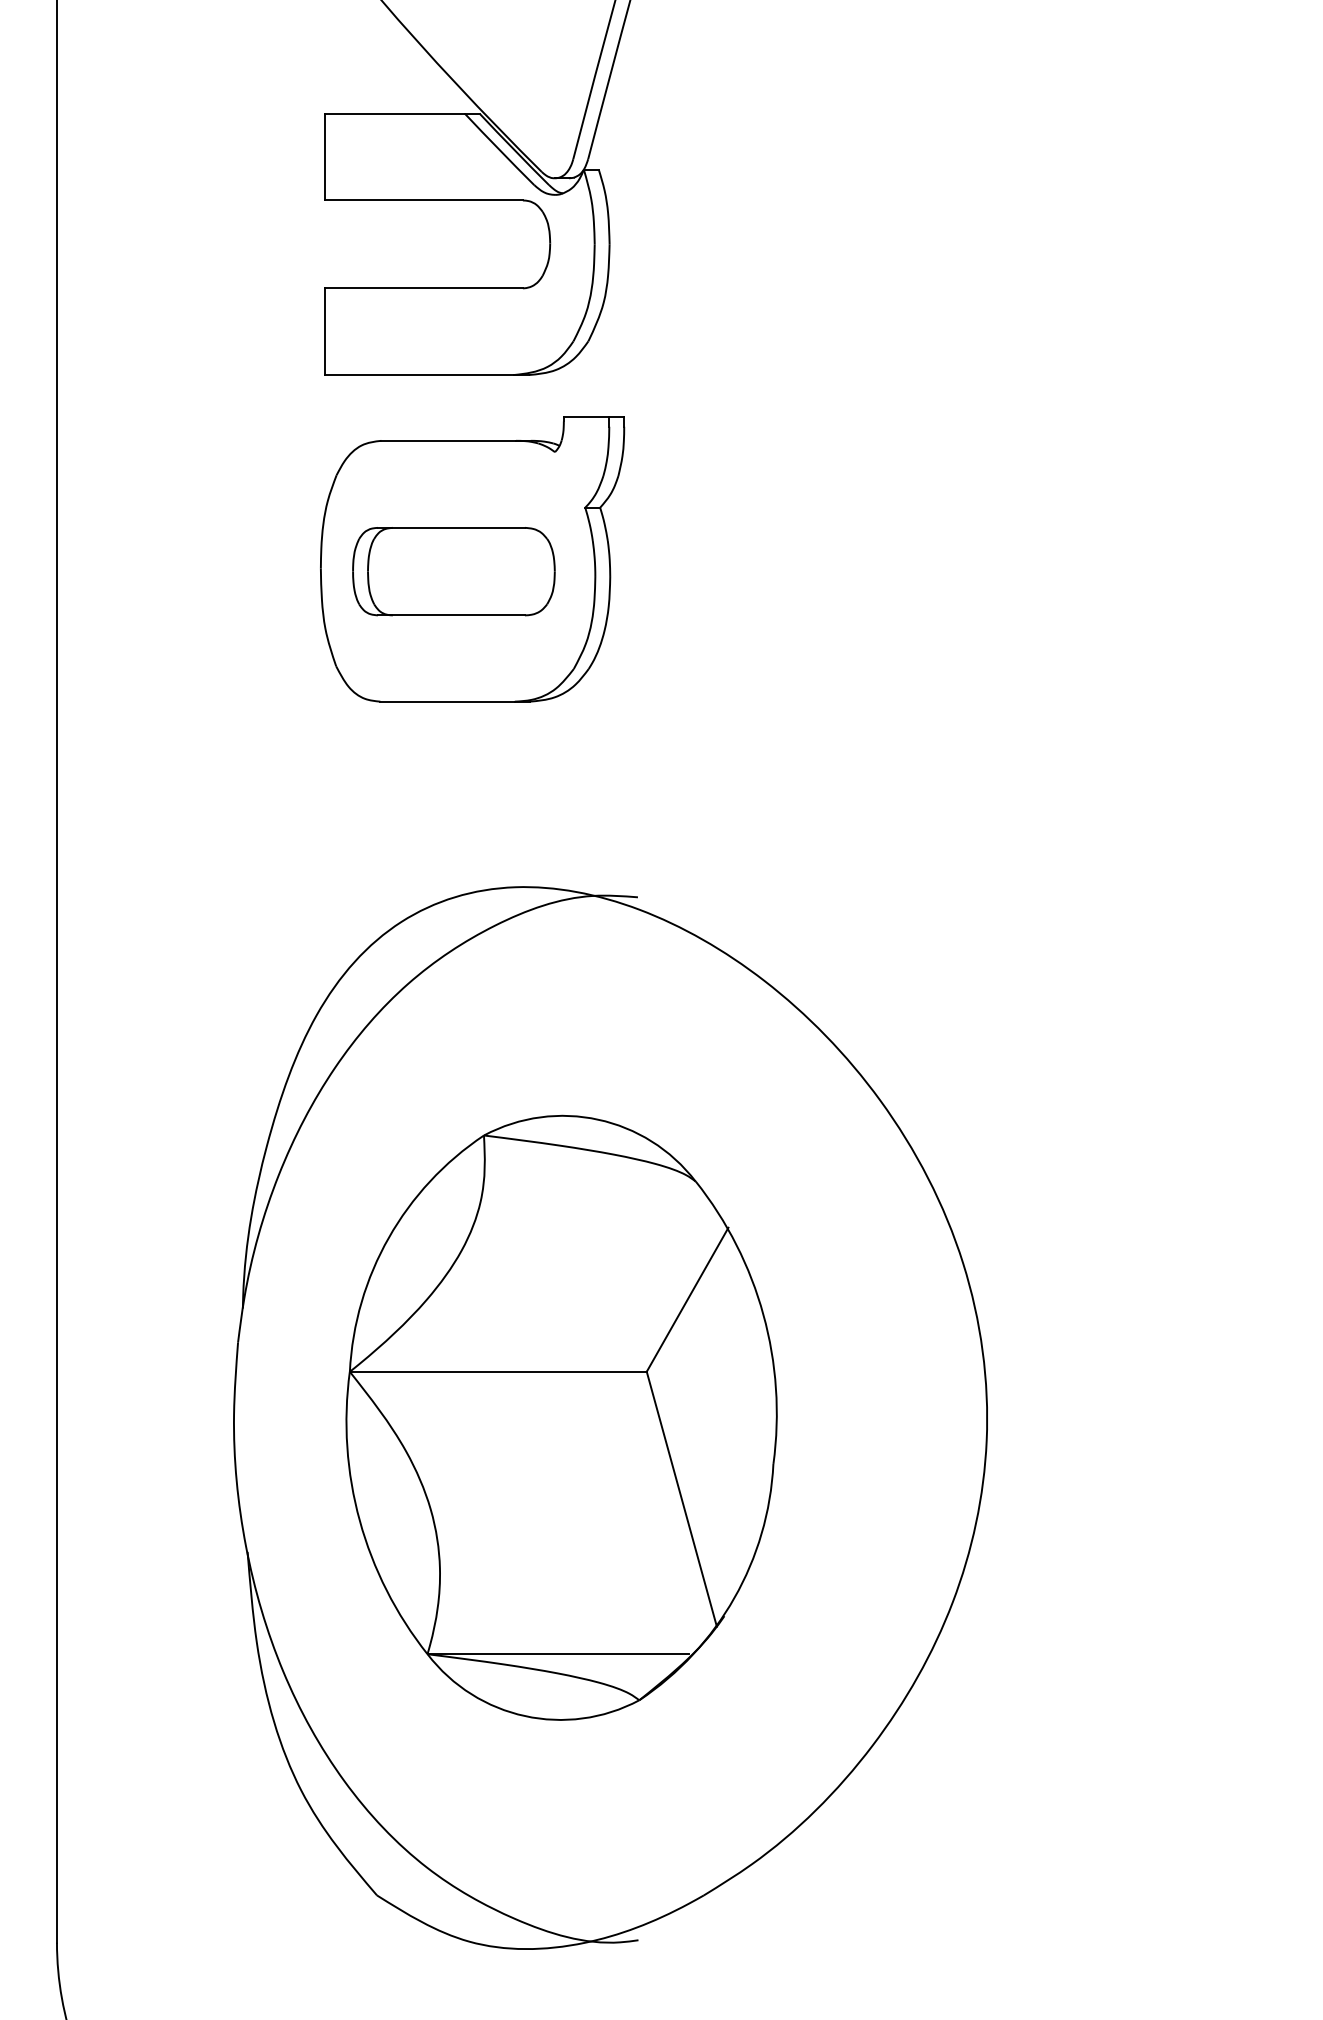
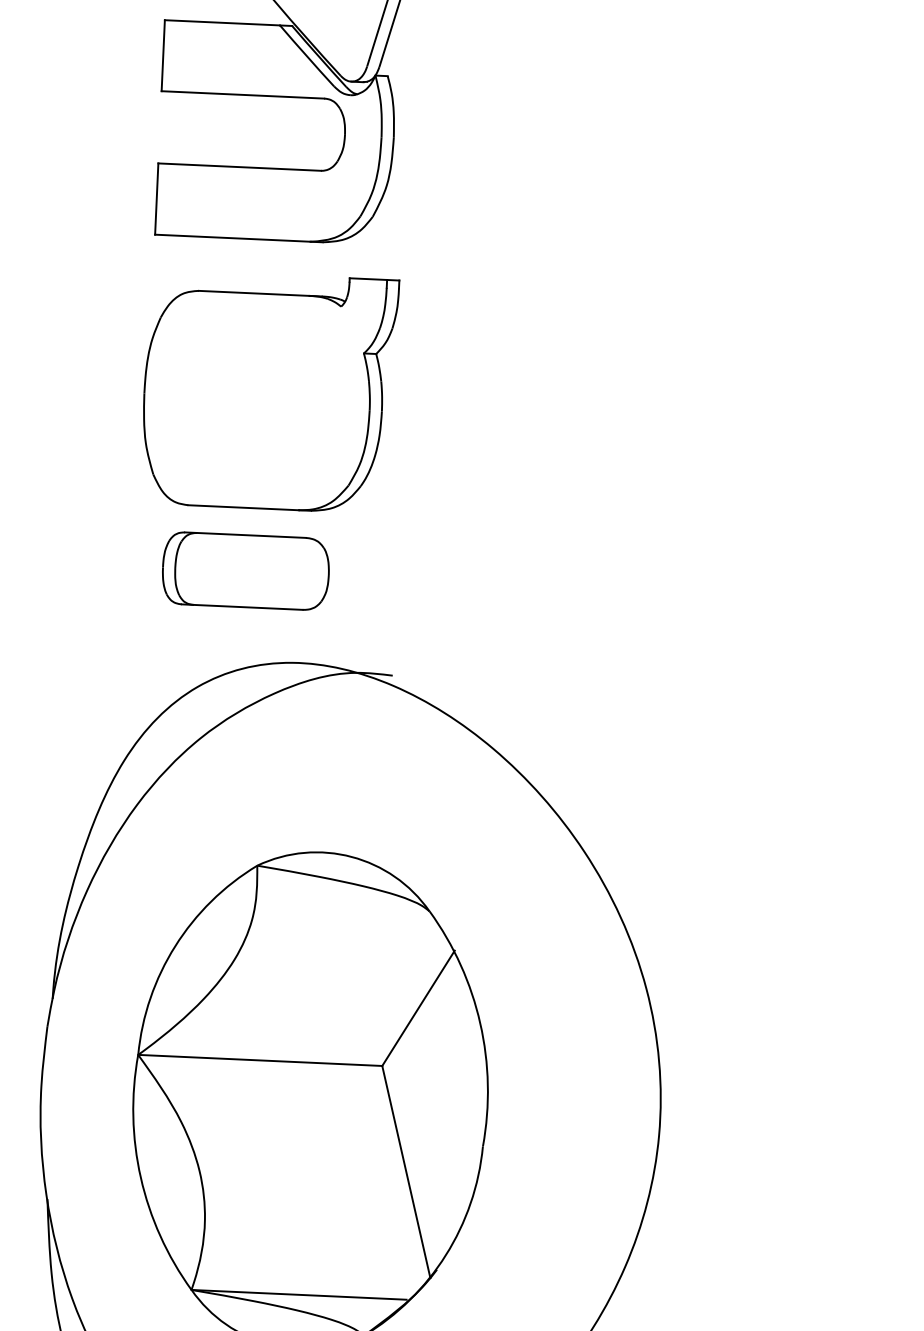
part: (453, 571) -> (245, 571), moved

